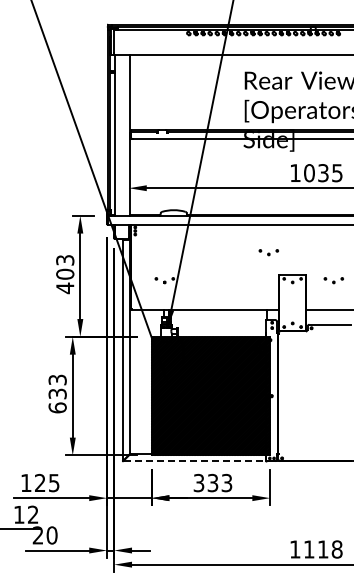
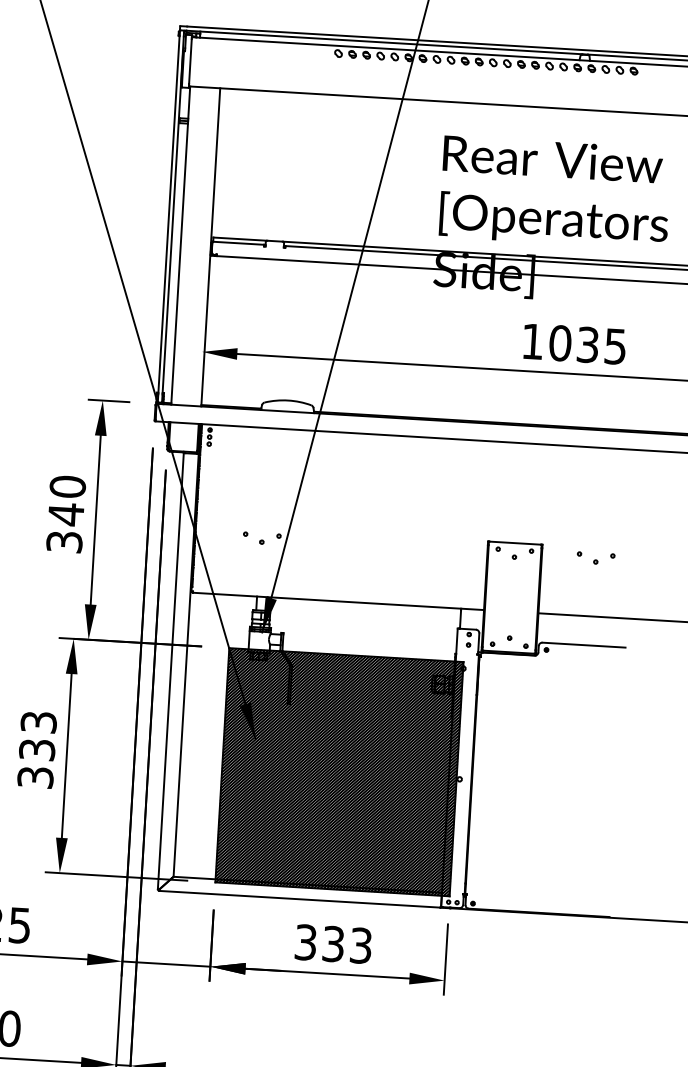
part: (268, 252) -> (470, 495), removed
text: (65, 274) -> (66, 514), 403 -> 340
text: (57, 407) -> (35, 776), 633 -> 333
line: (195, 461) -> (301, 899), dashed -> solid

